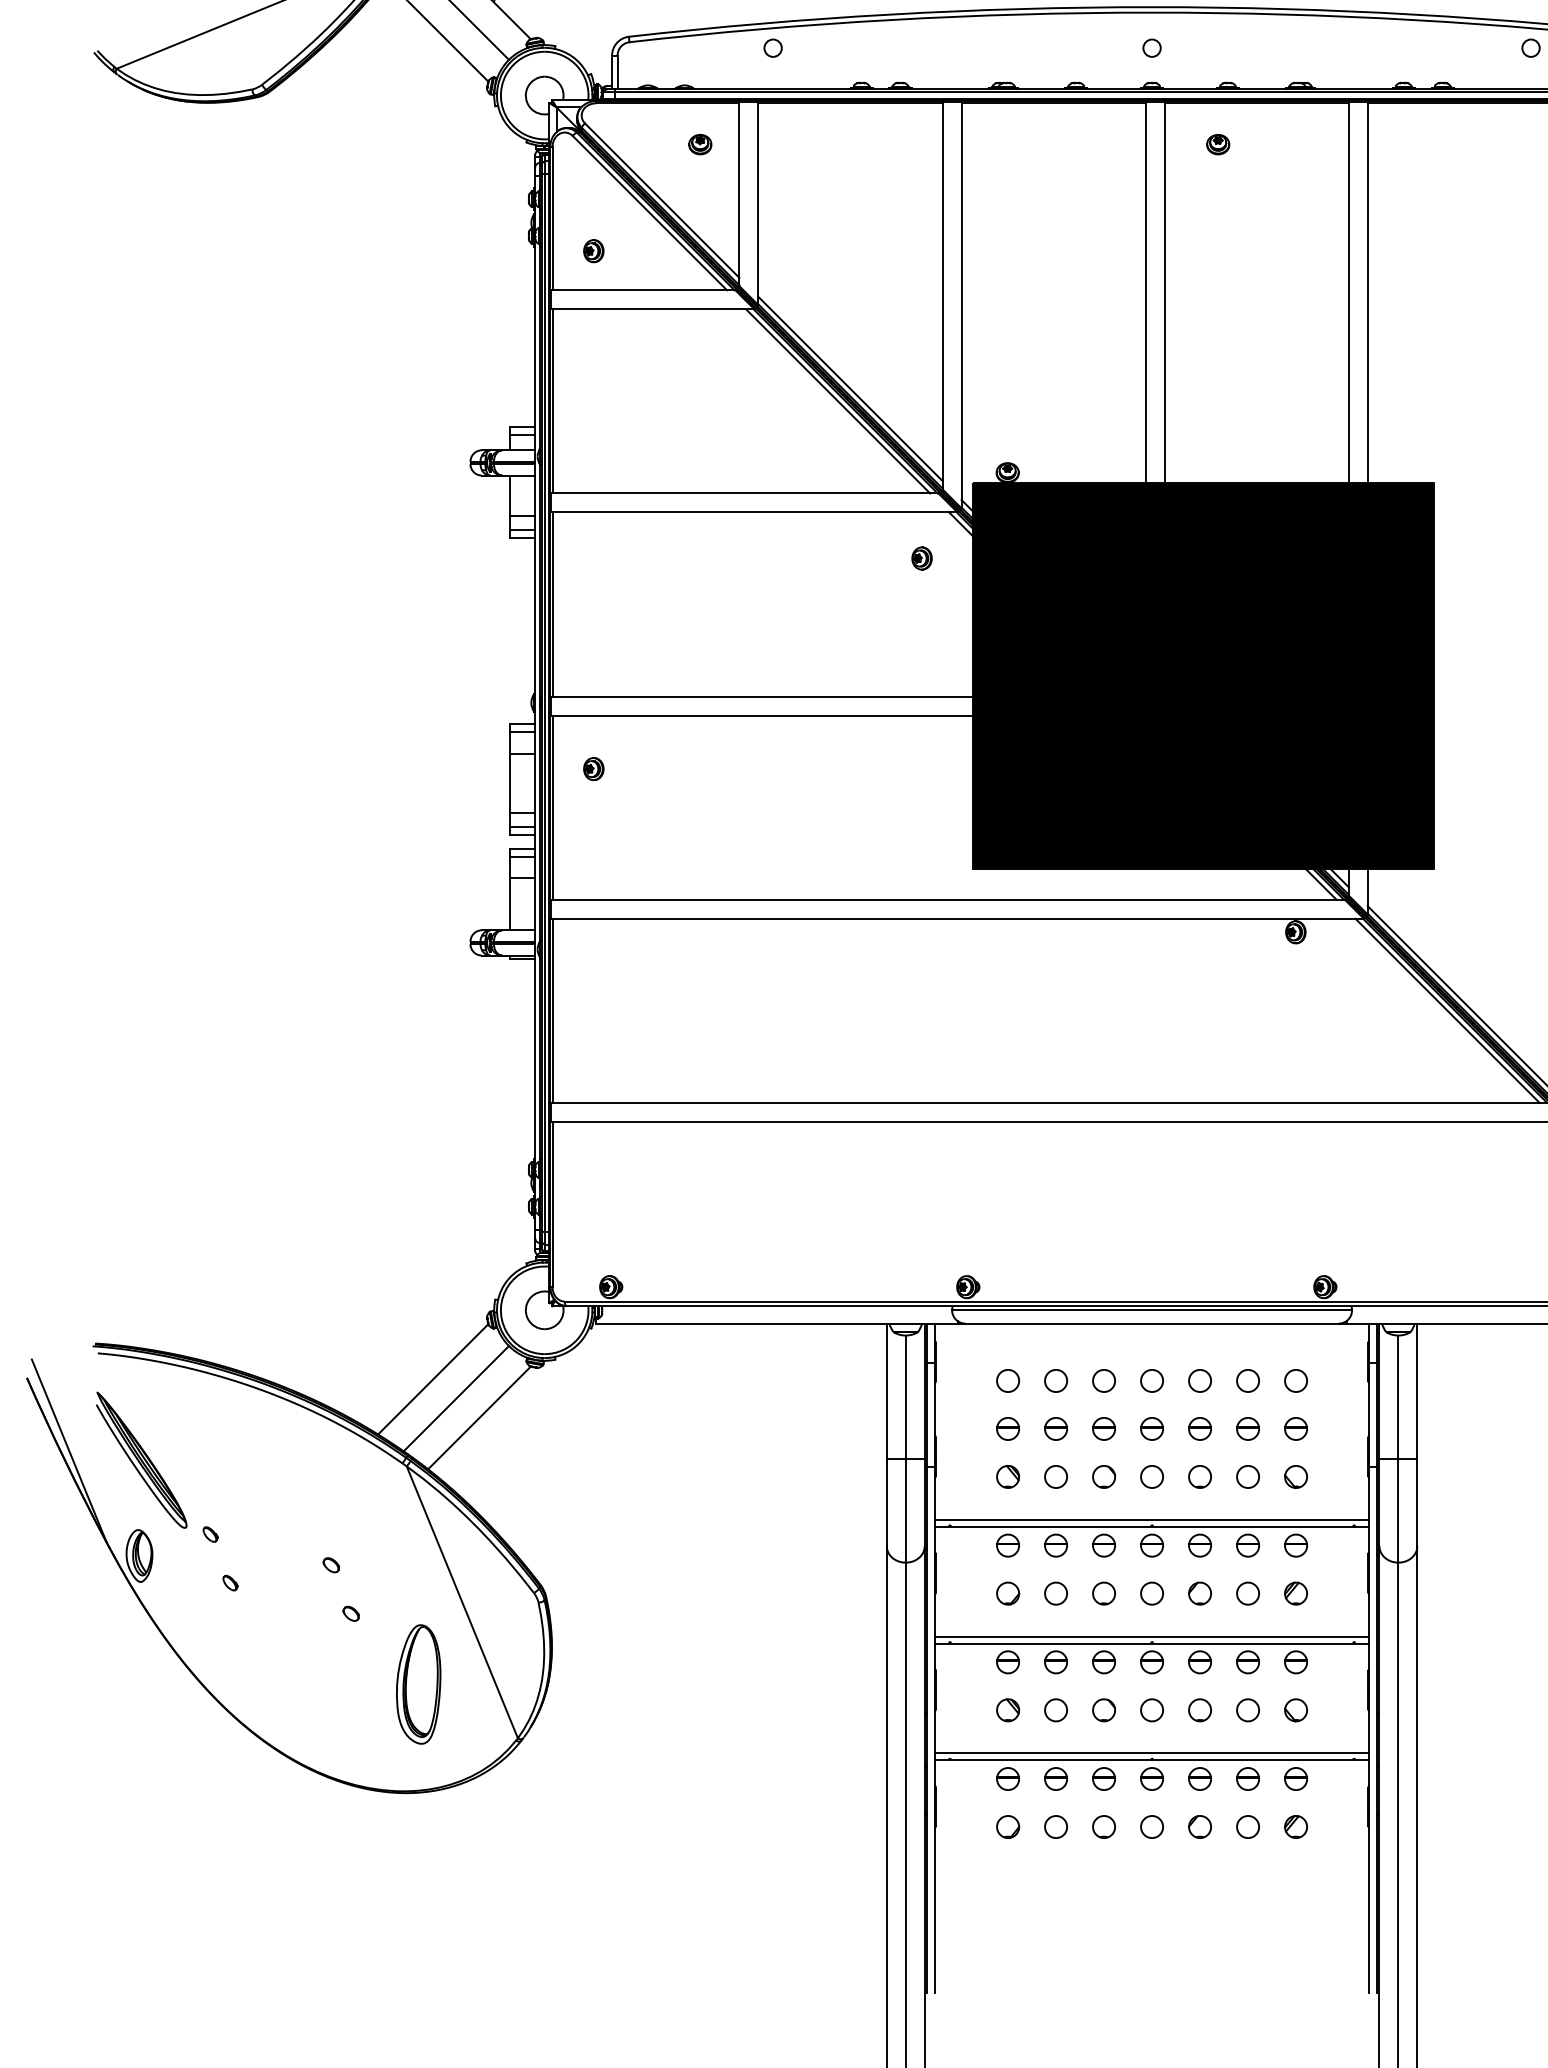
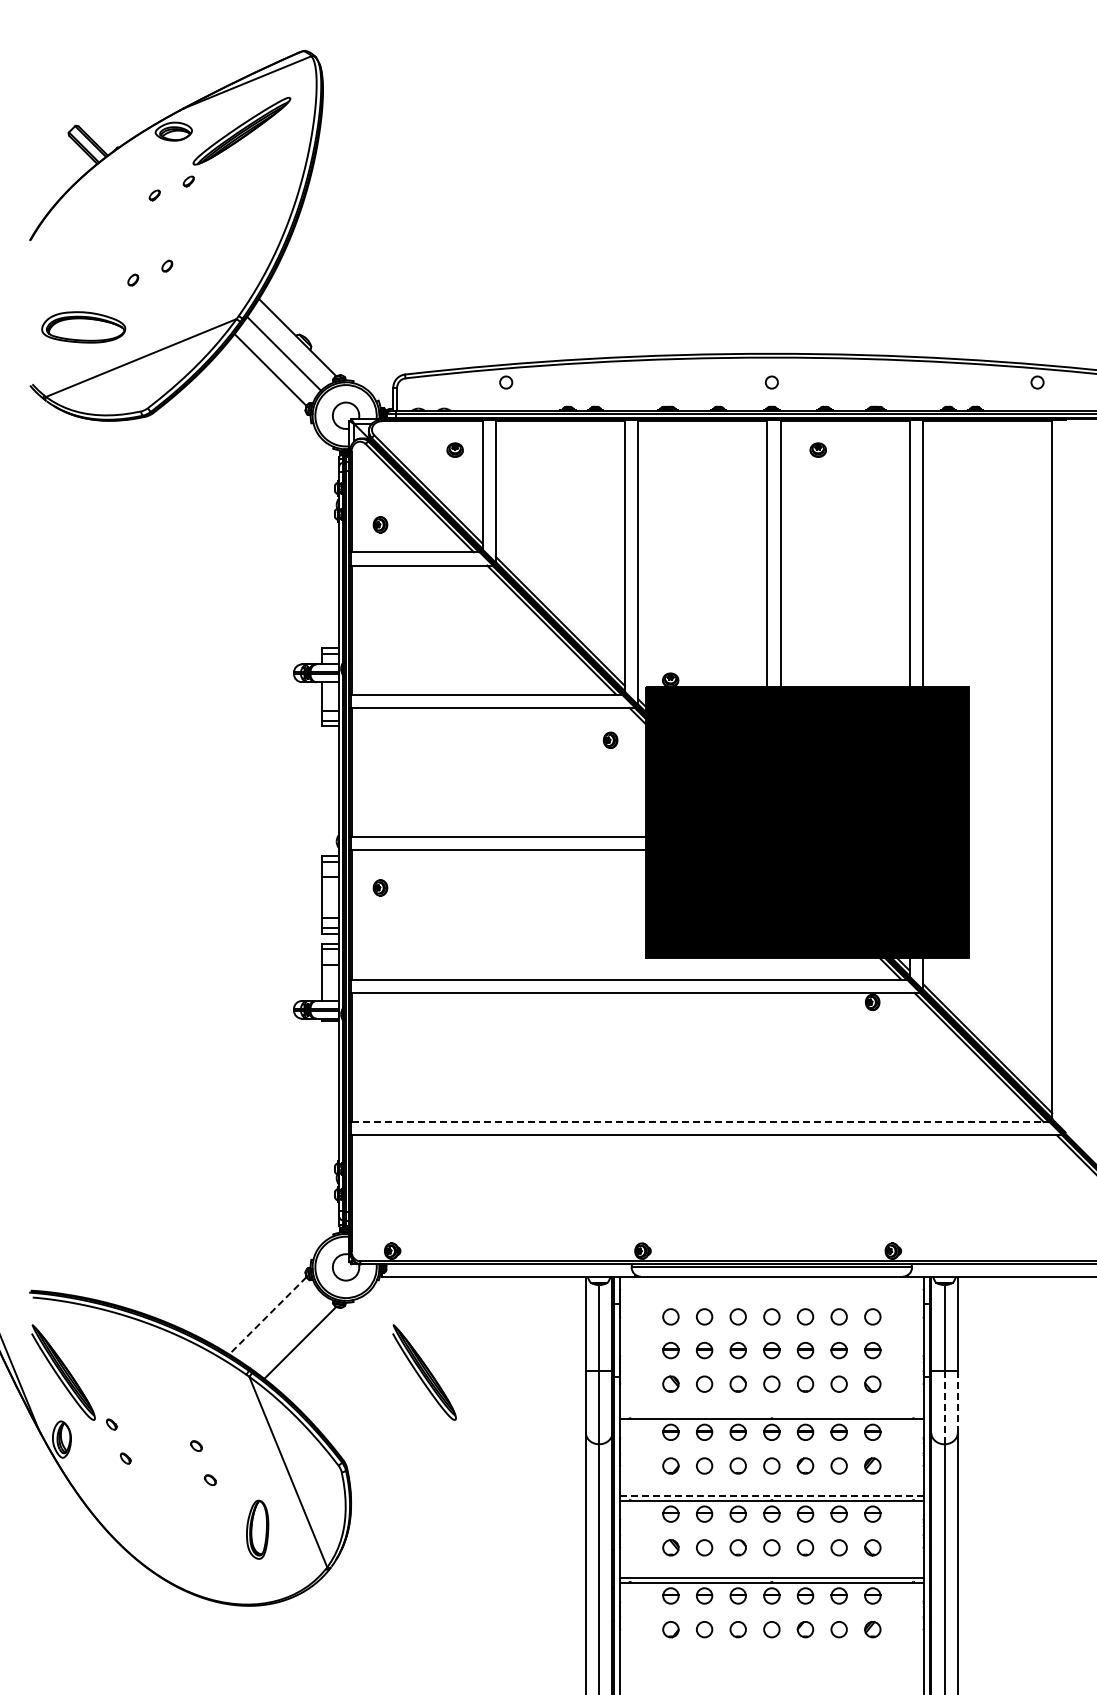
line: (1047, 1103) -> (698, 1122), solid -> dashed
line: (432, 1378) -> (267, 1315), solid -> dashed
line: (456, 1398) -> (284, 1329), removed
part: (656, 1460) -> (424, 1372), added
line: (1416, 1503) -> (957, 1402), solid -> dashed
line: (1398, 1510) -> (944, 1407), solid -> dashed
line: (1151, 1520) -> (771, 1414), removed
line: (1151, 1637) -> (771, 1496), solid -> dashed
part: (418, 1684) -> (257, 1529), size x0.7

